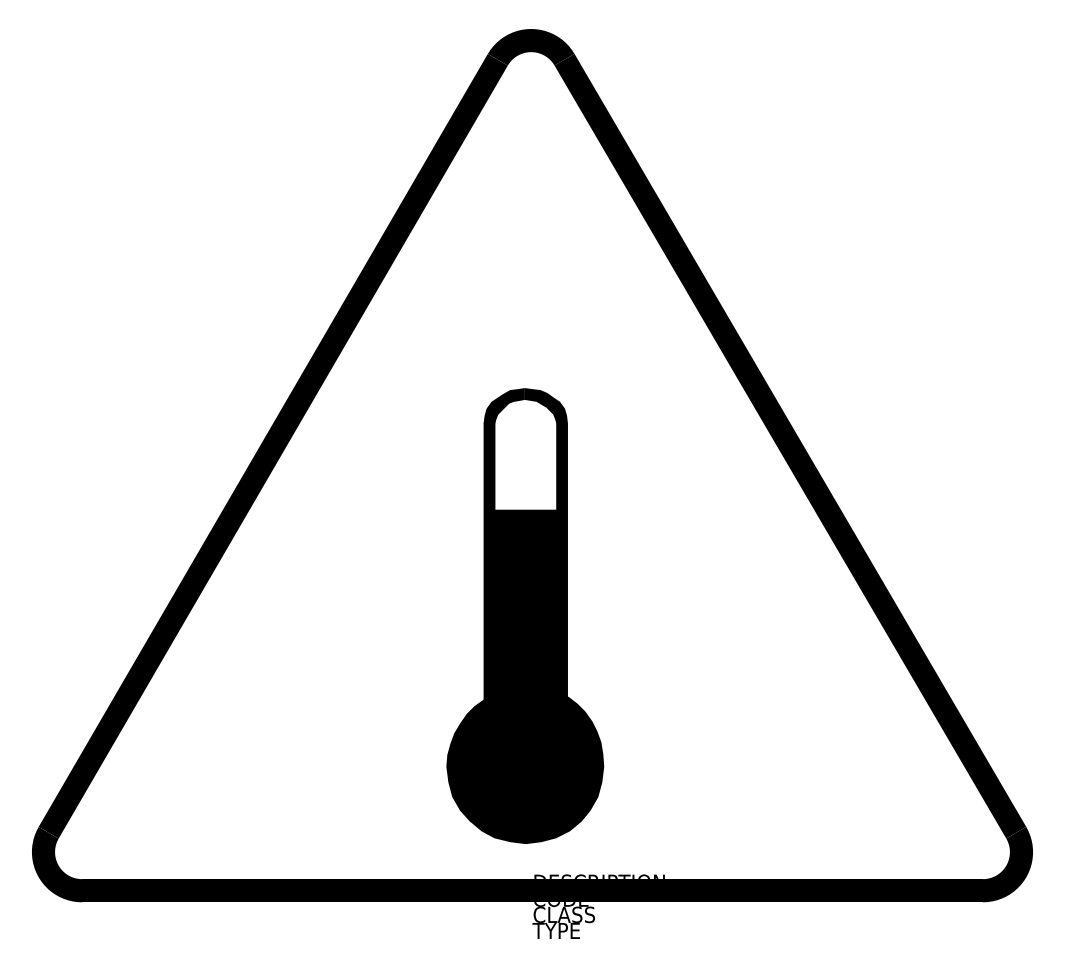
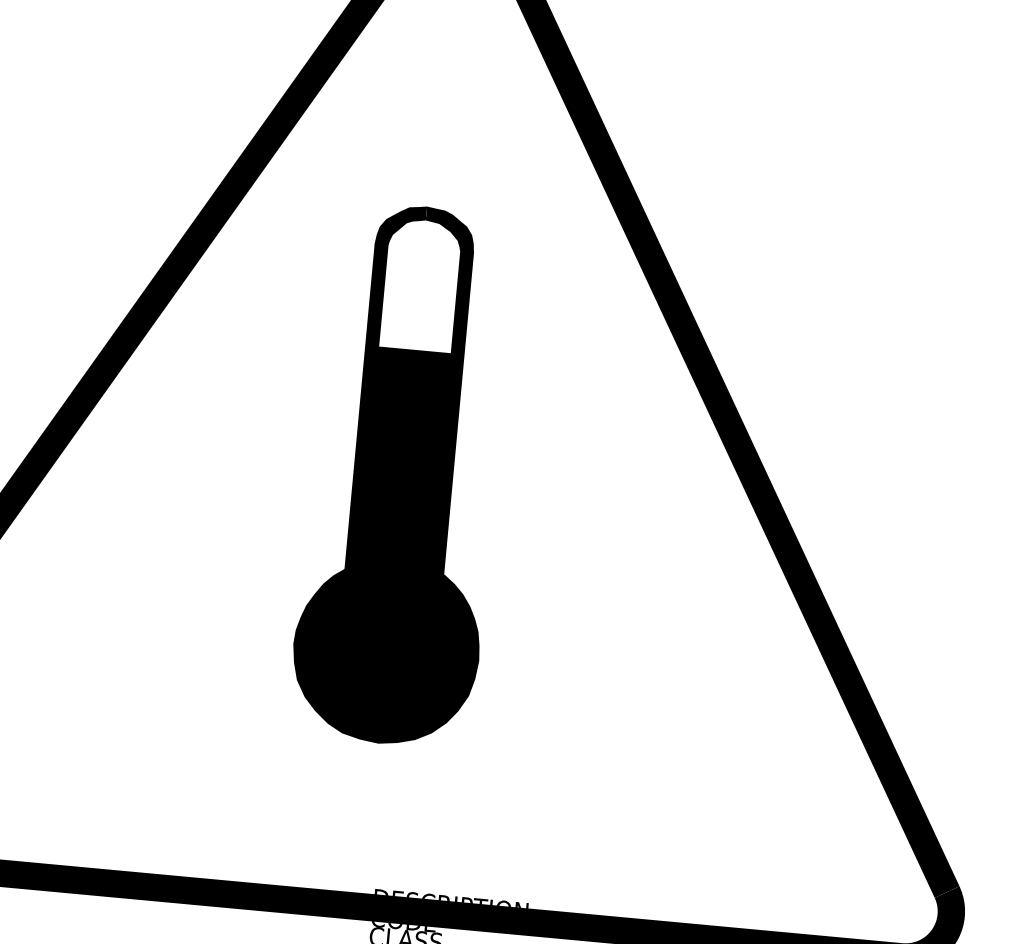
part: (525, 615) -> (403, 474), moved

